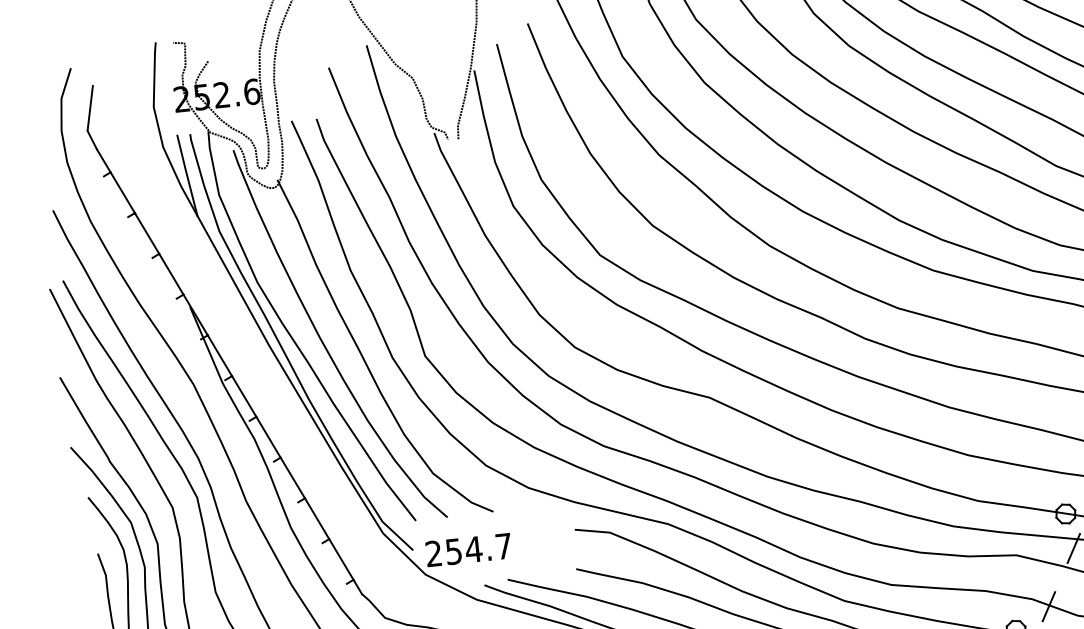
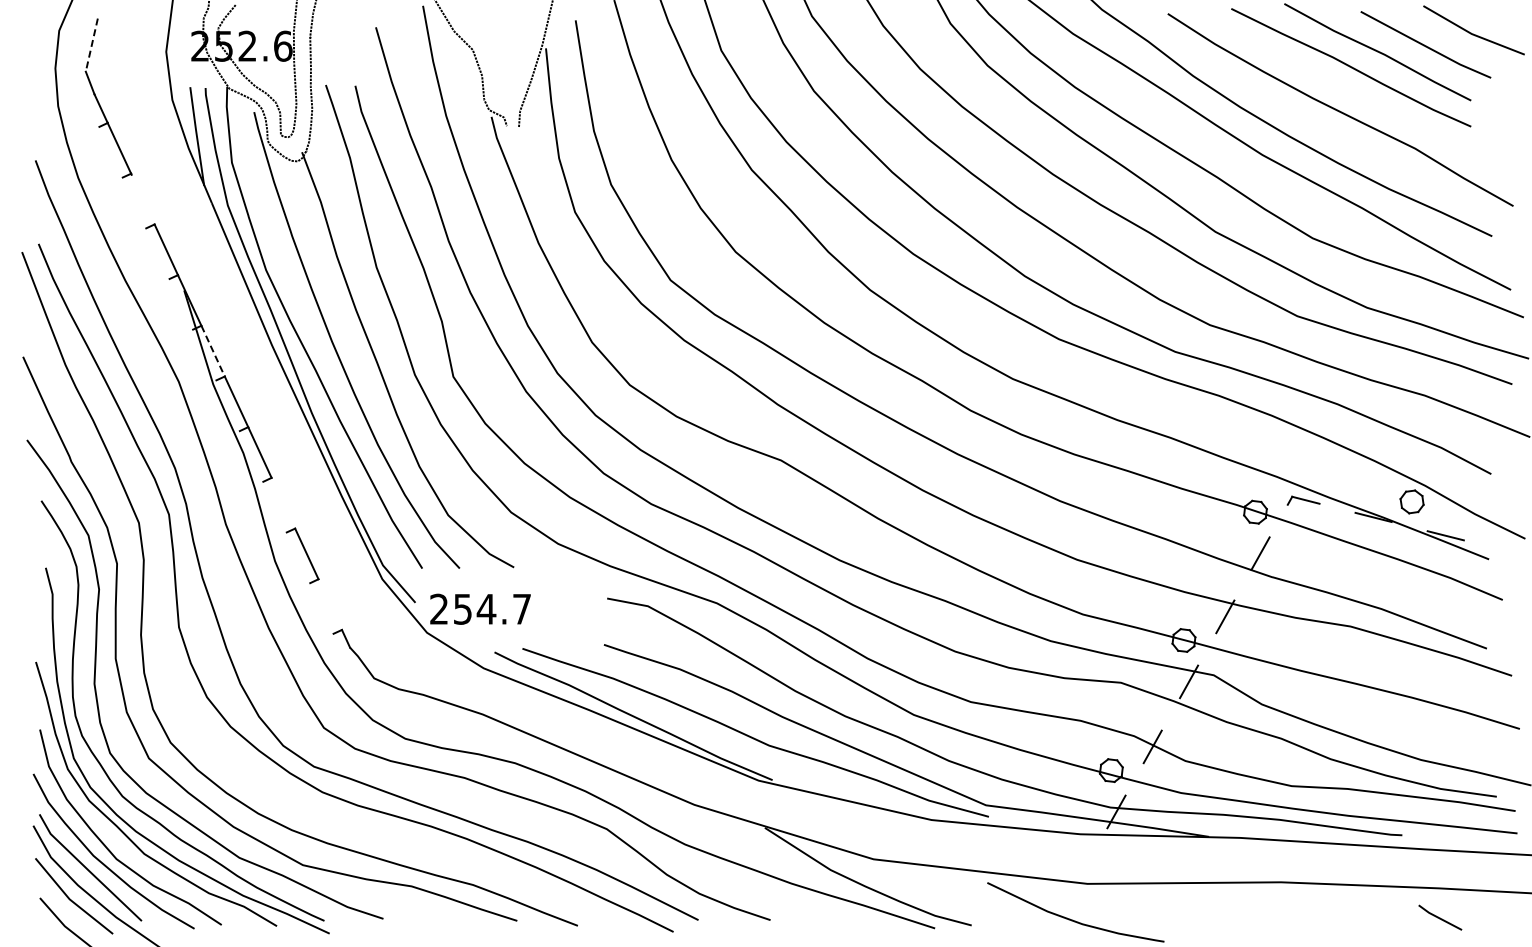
line: (90, 108) -> (91, 45), solid -> dashed
line: (146, 233) -> (142, 199), removed
line: (220, 356) -> (213, 351), solid -> dashed
line: (292, 477) -> (283, 502), removed
line: (340, 559) -> (329, 604), removed

